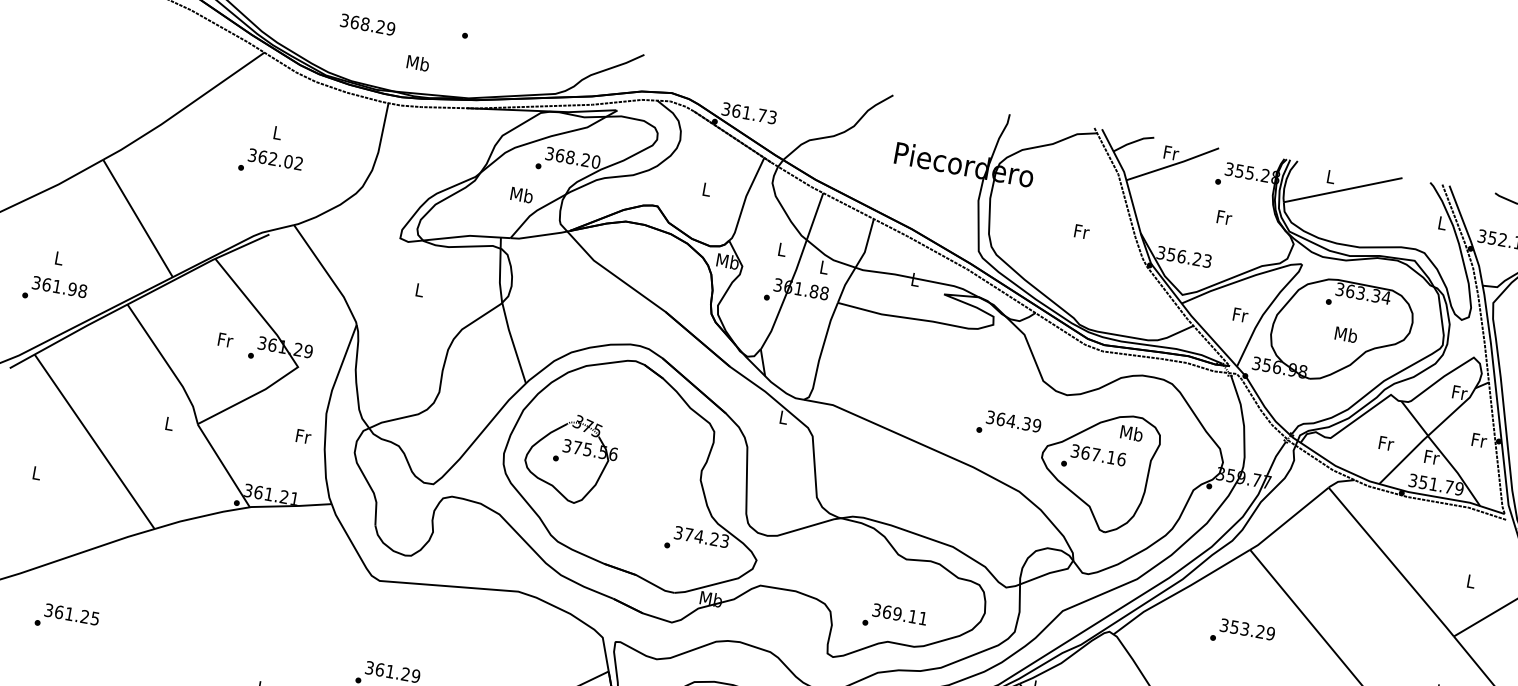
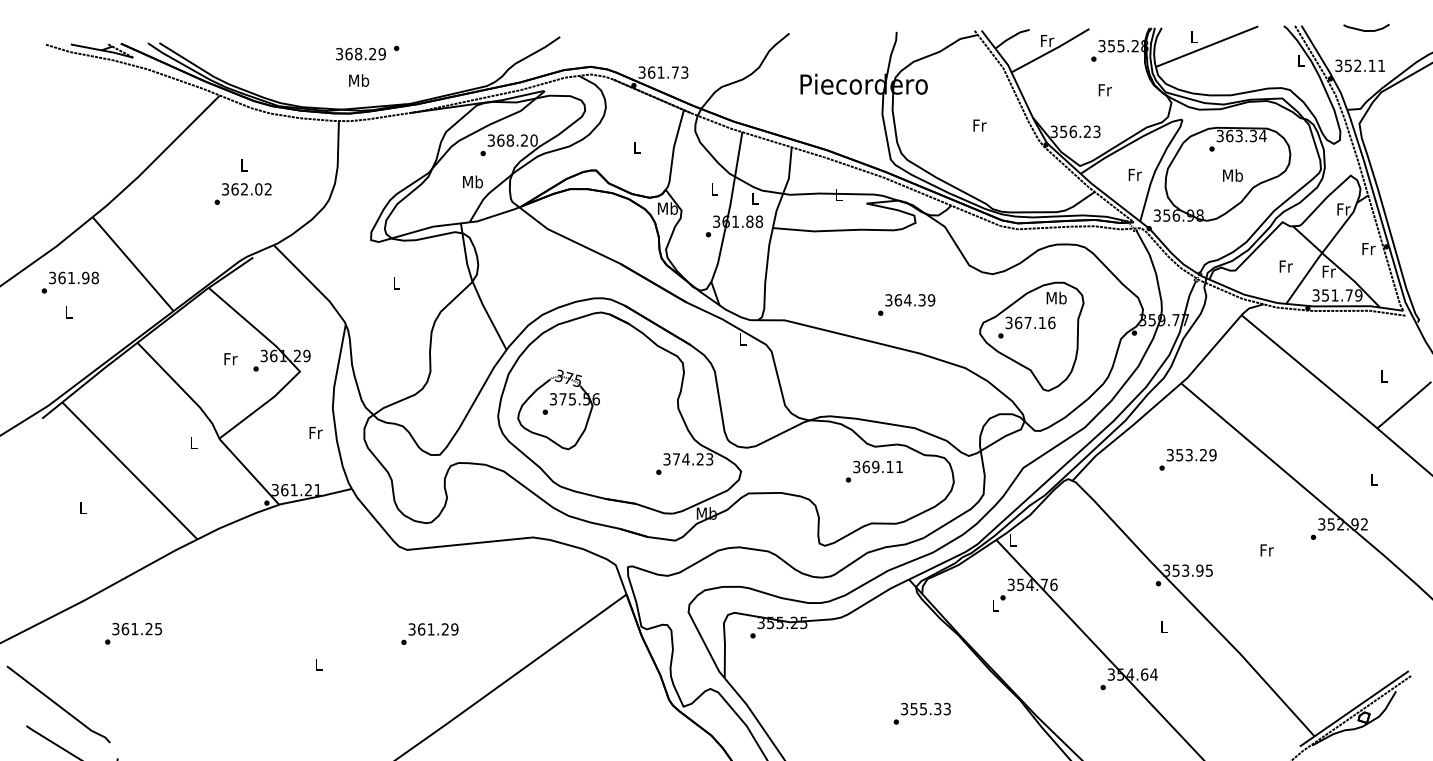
text: (367, 24) -> (360, 53), moved
text: (54, 291) -> (69, 282), moved
text: (1008, 425) -> (906, 304), moved
text: (894, 618) -> (873, 471), moved

